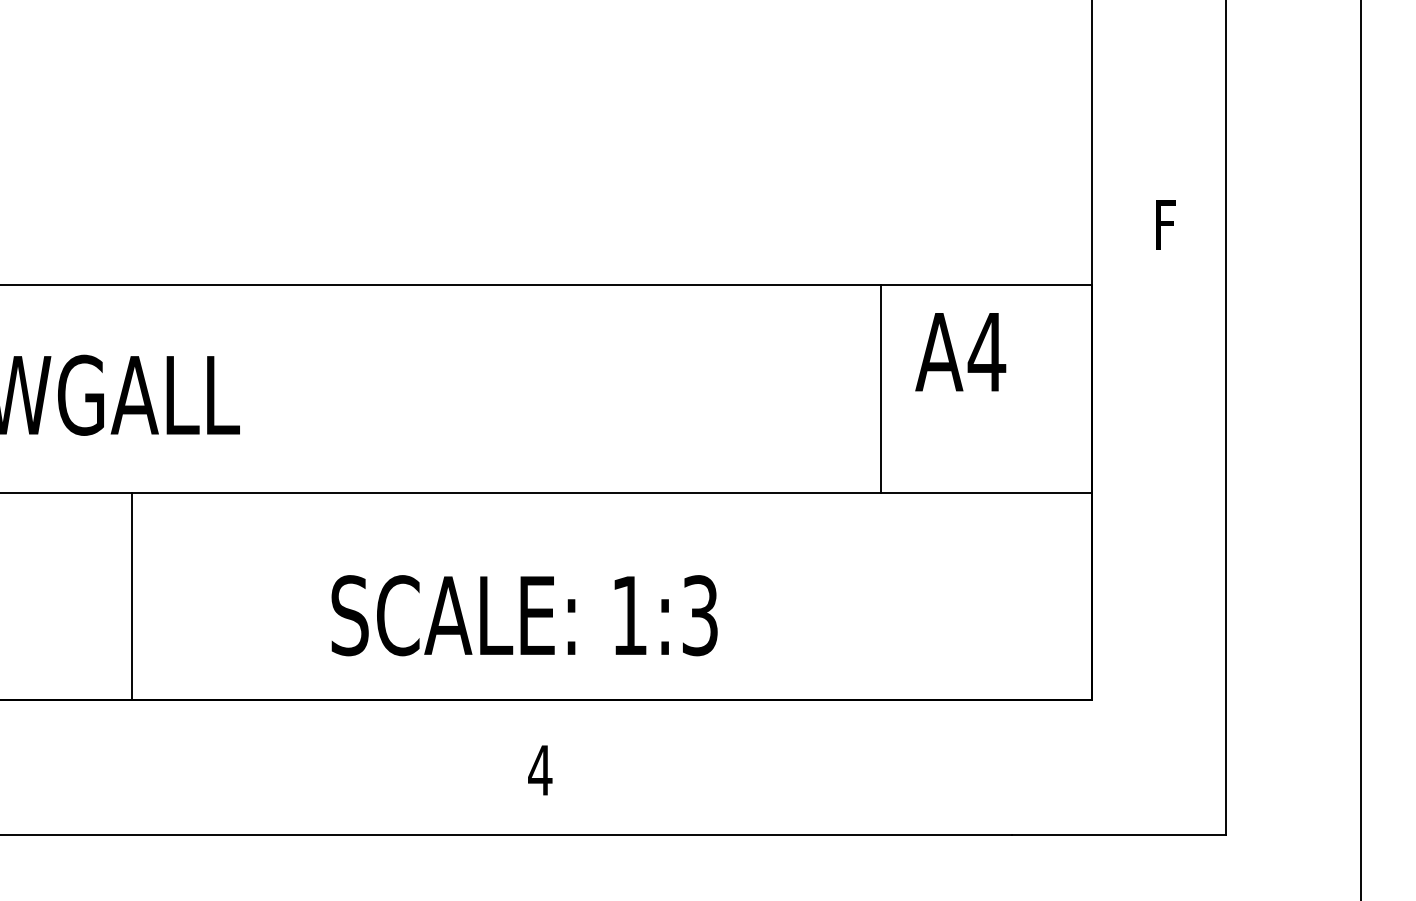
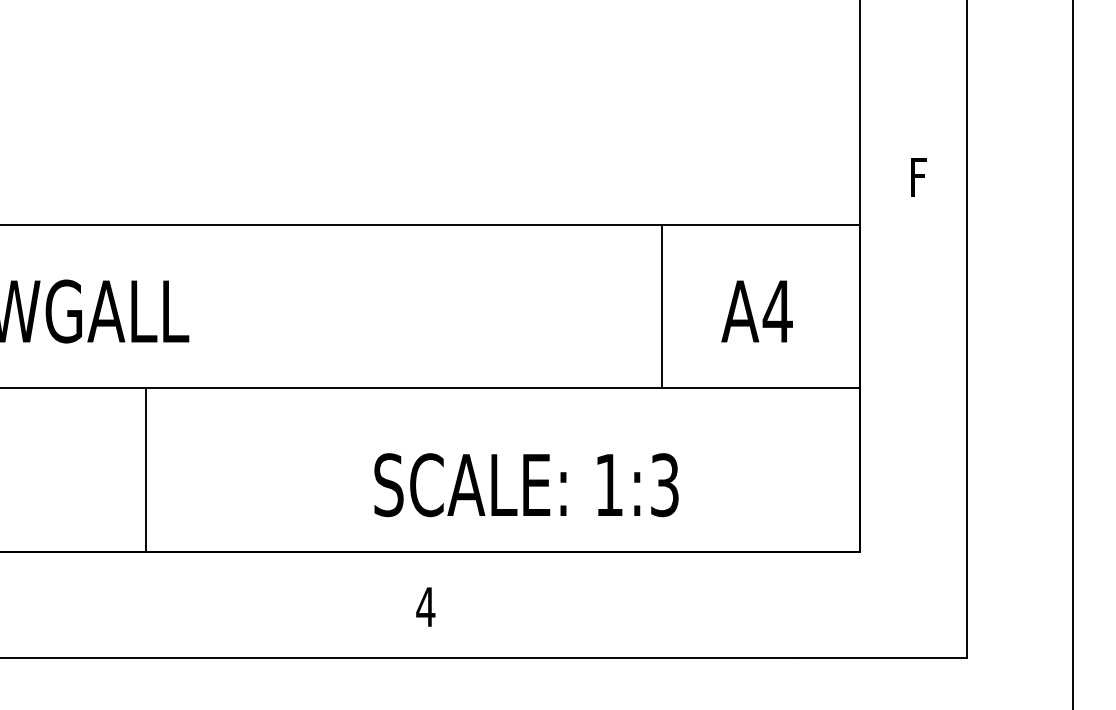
text: (959, 352) -> (756, 311), moved
line: (881, 388) -> (662, 306), moved
line: (131, 595) -> (145, 469), moved
text: (524, 616) -> (526, 485), moved

